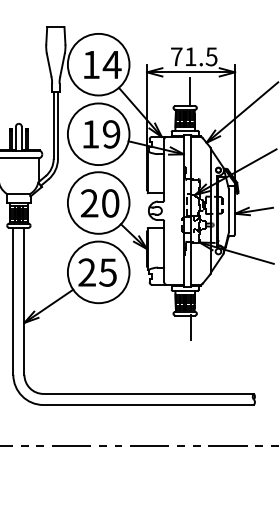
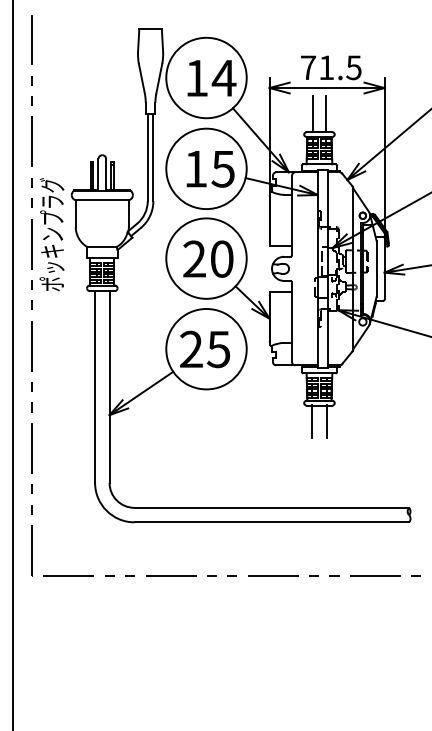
line: (179, 91) -> (312, 113), added
text: (110, 133) -> (222, 168), 19 -> 15
line: (179, 327) -> (312, 421), added

